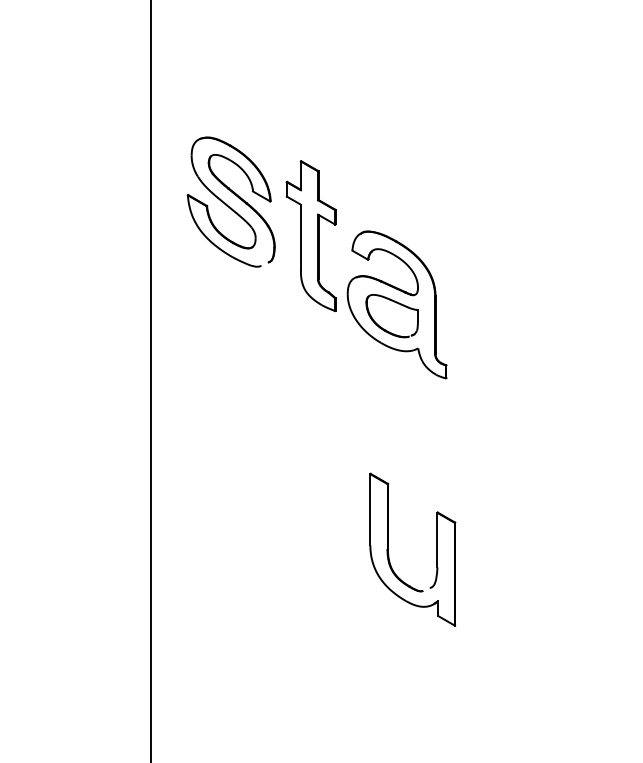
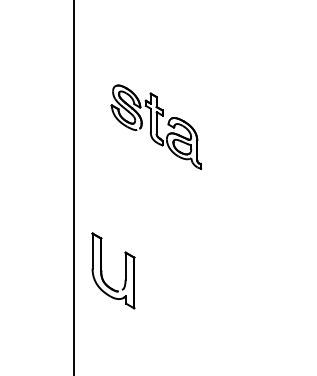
part: (317, 256) -> (156, 126), size x0.7
part: (390, 548) -> (102, 270), moved

